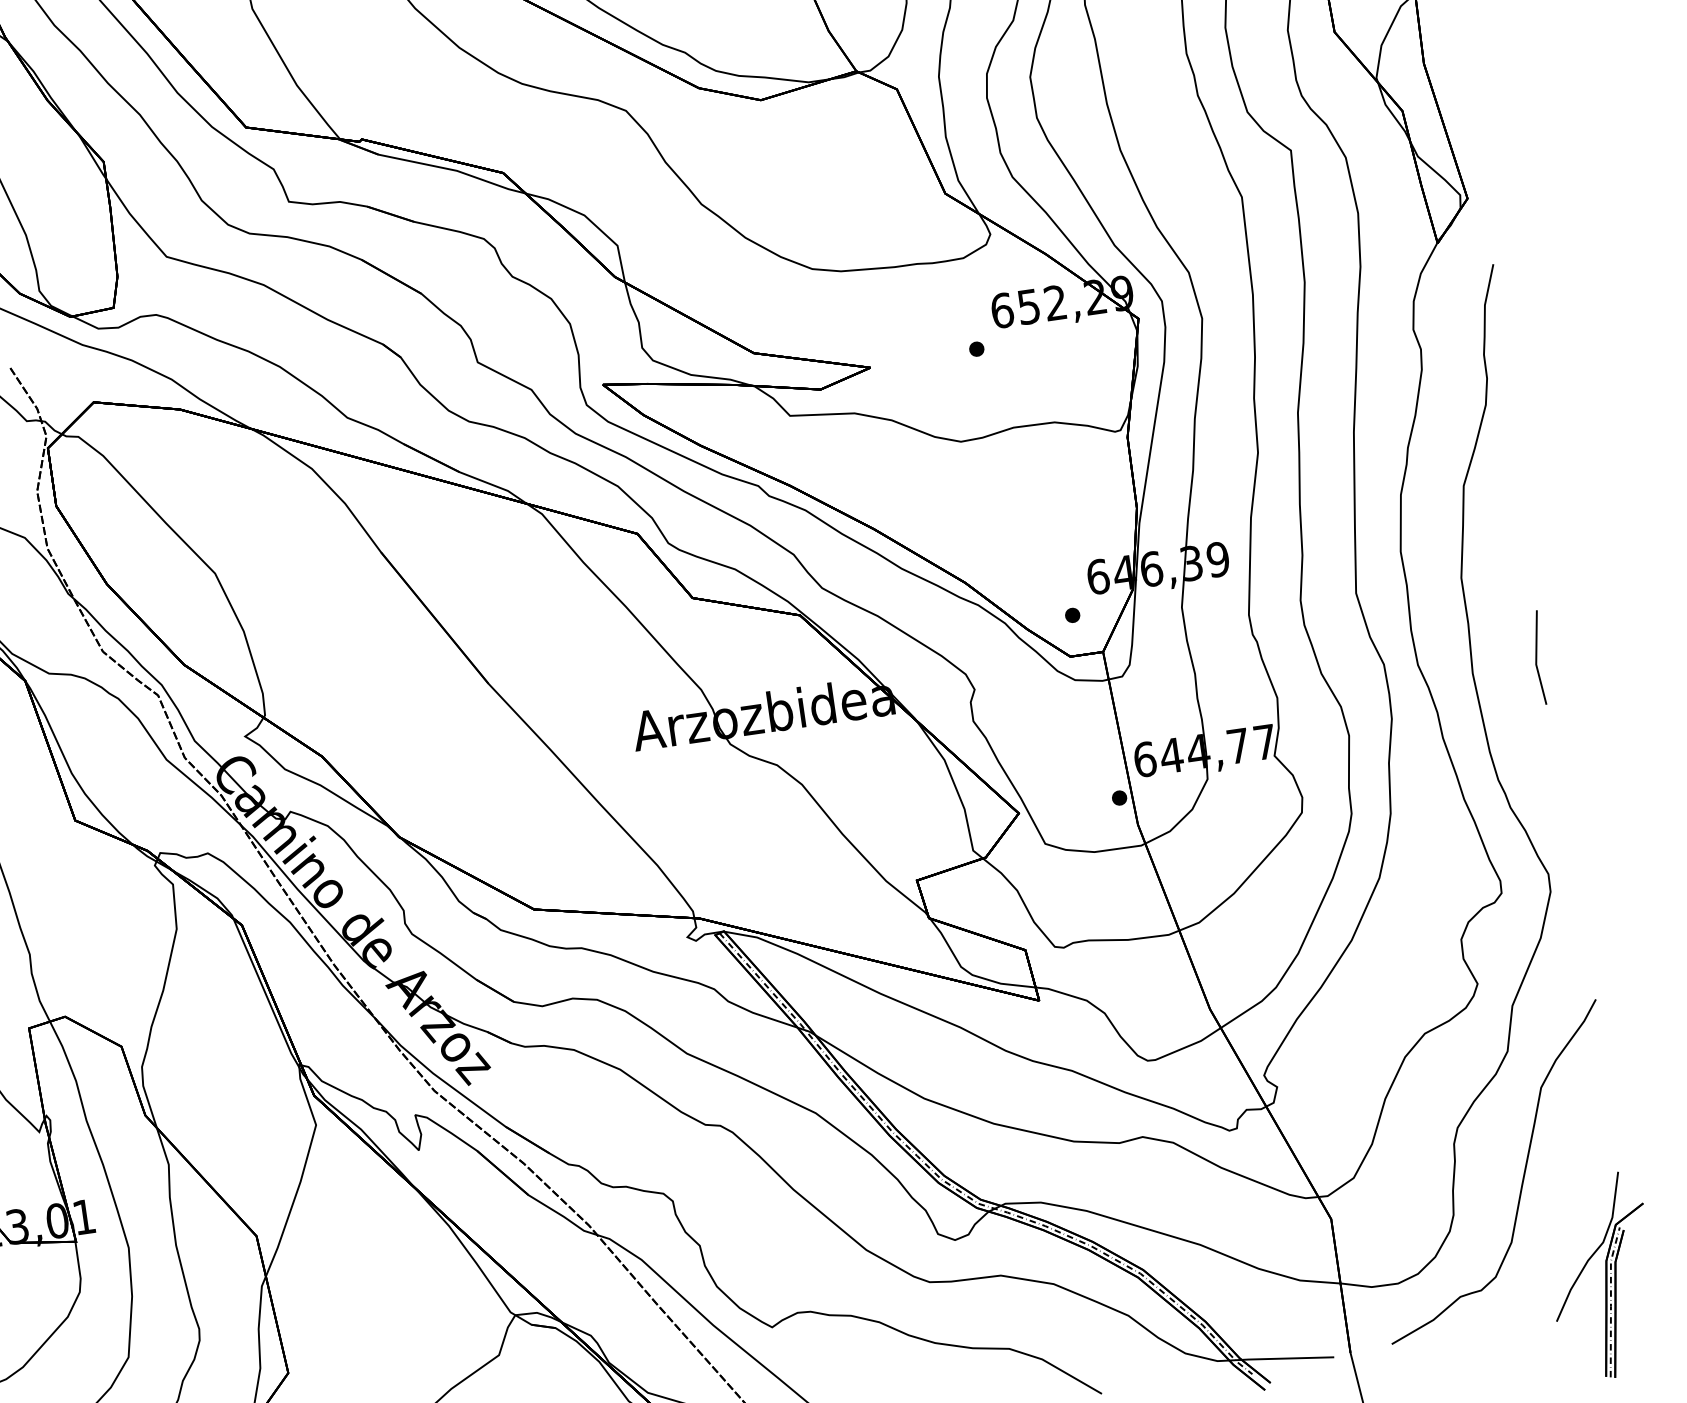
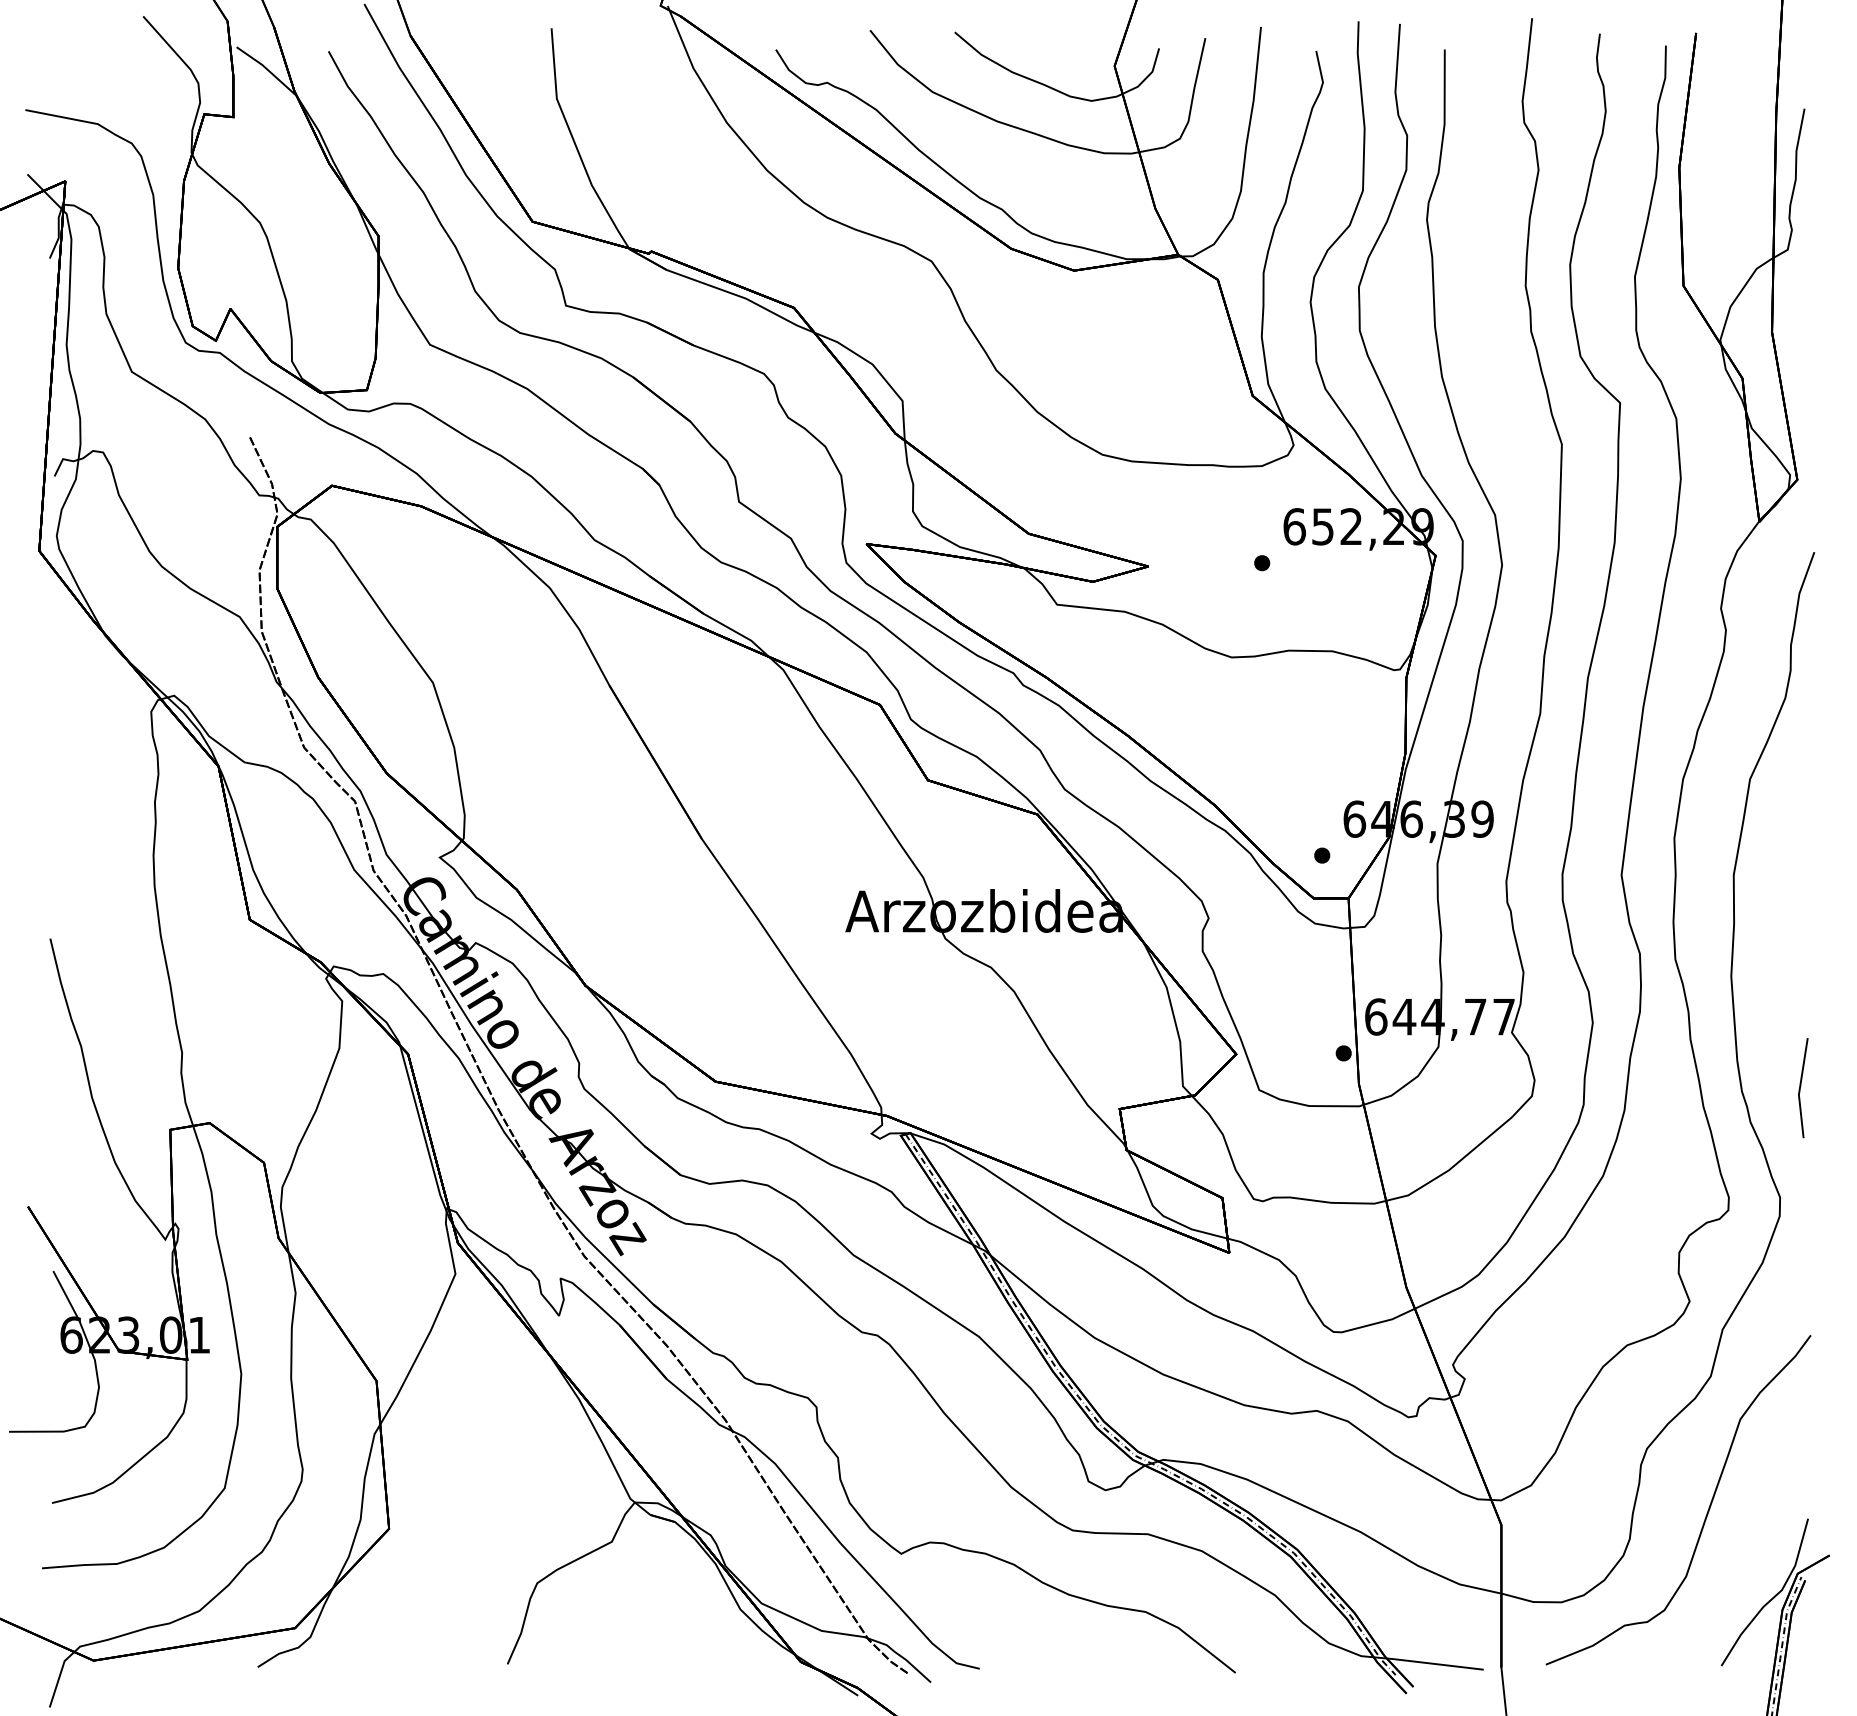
line: (1537, 656) -> (1801, 1086), moved

